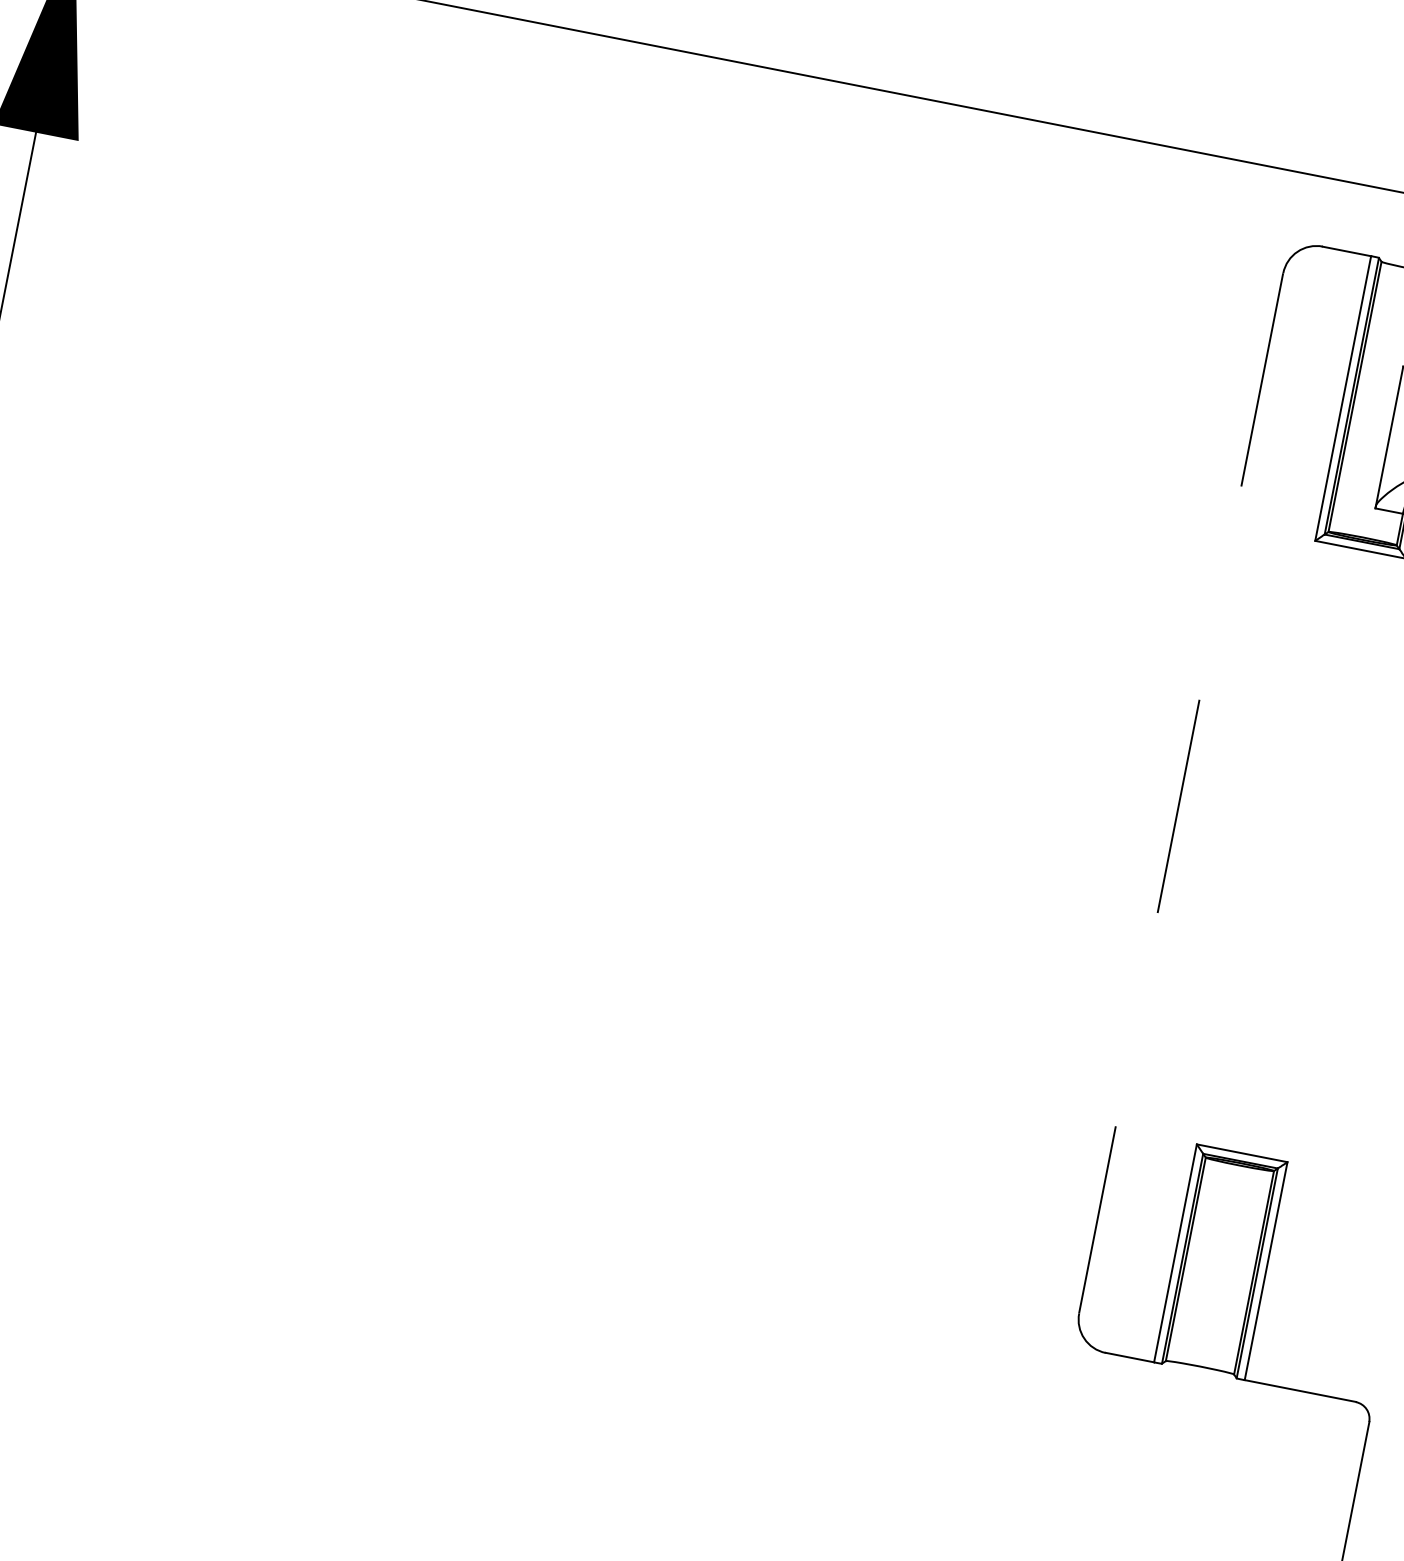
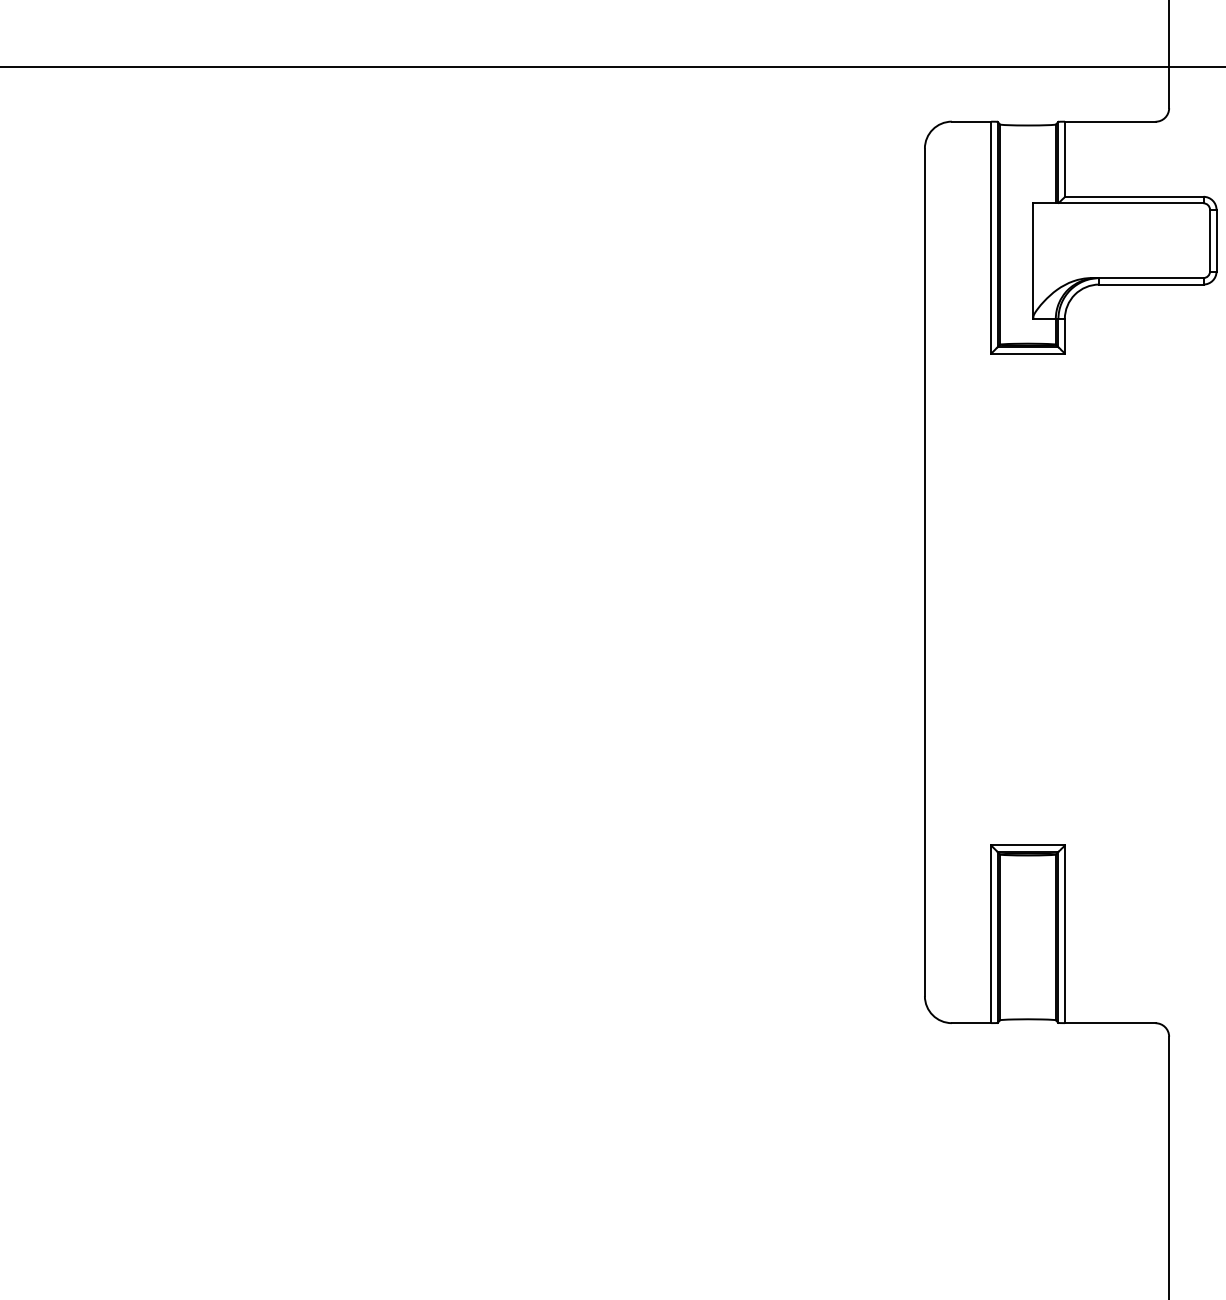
line: (1180, 793) -> (924, 572), dashed -> solid

